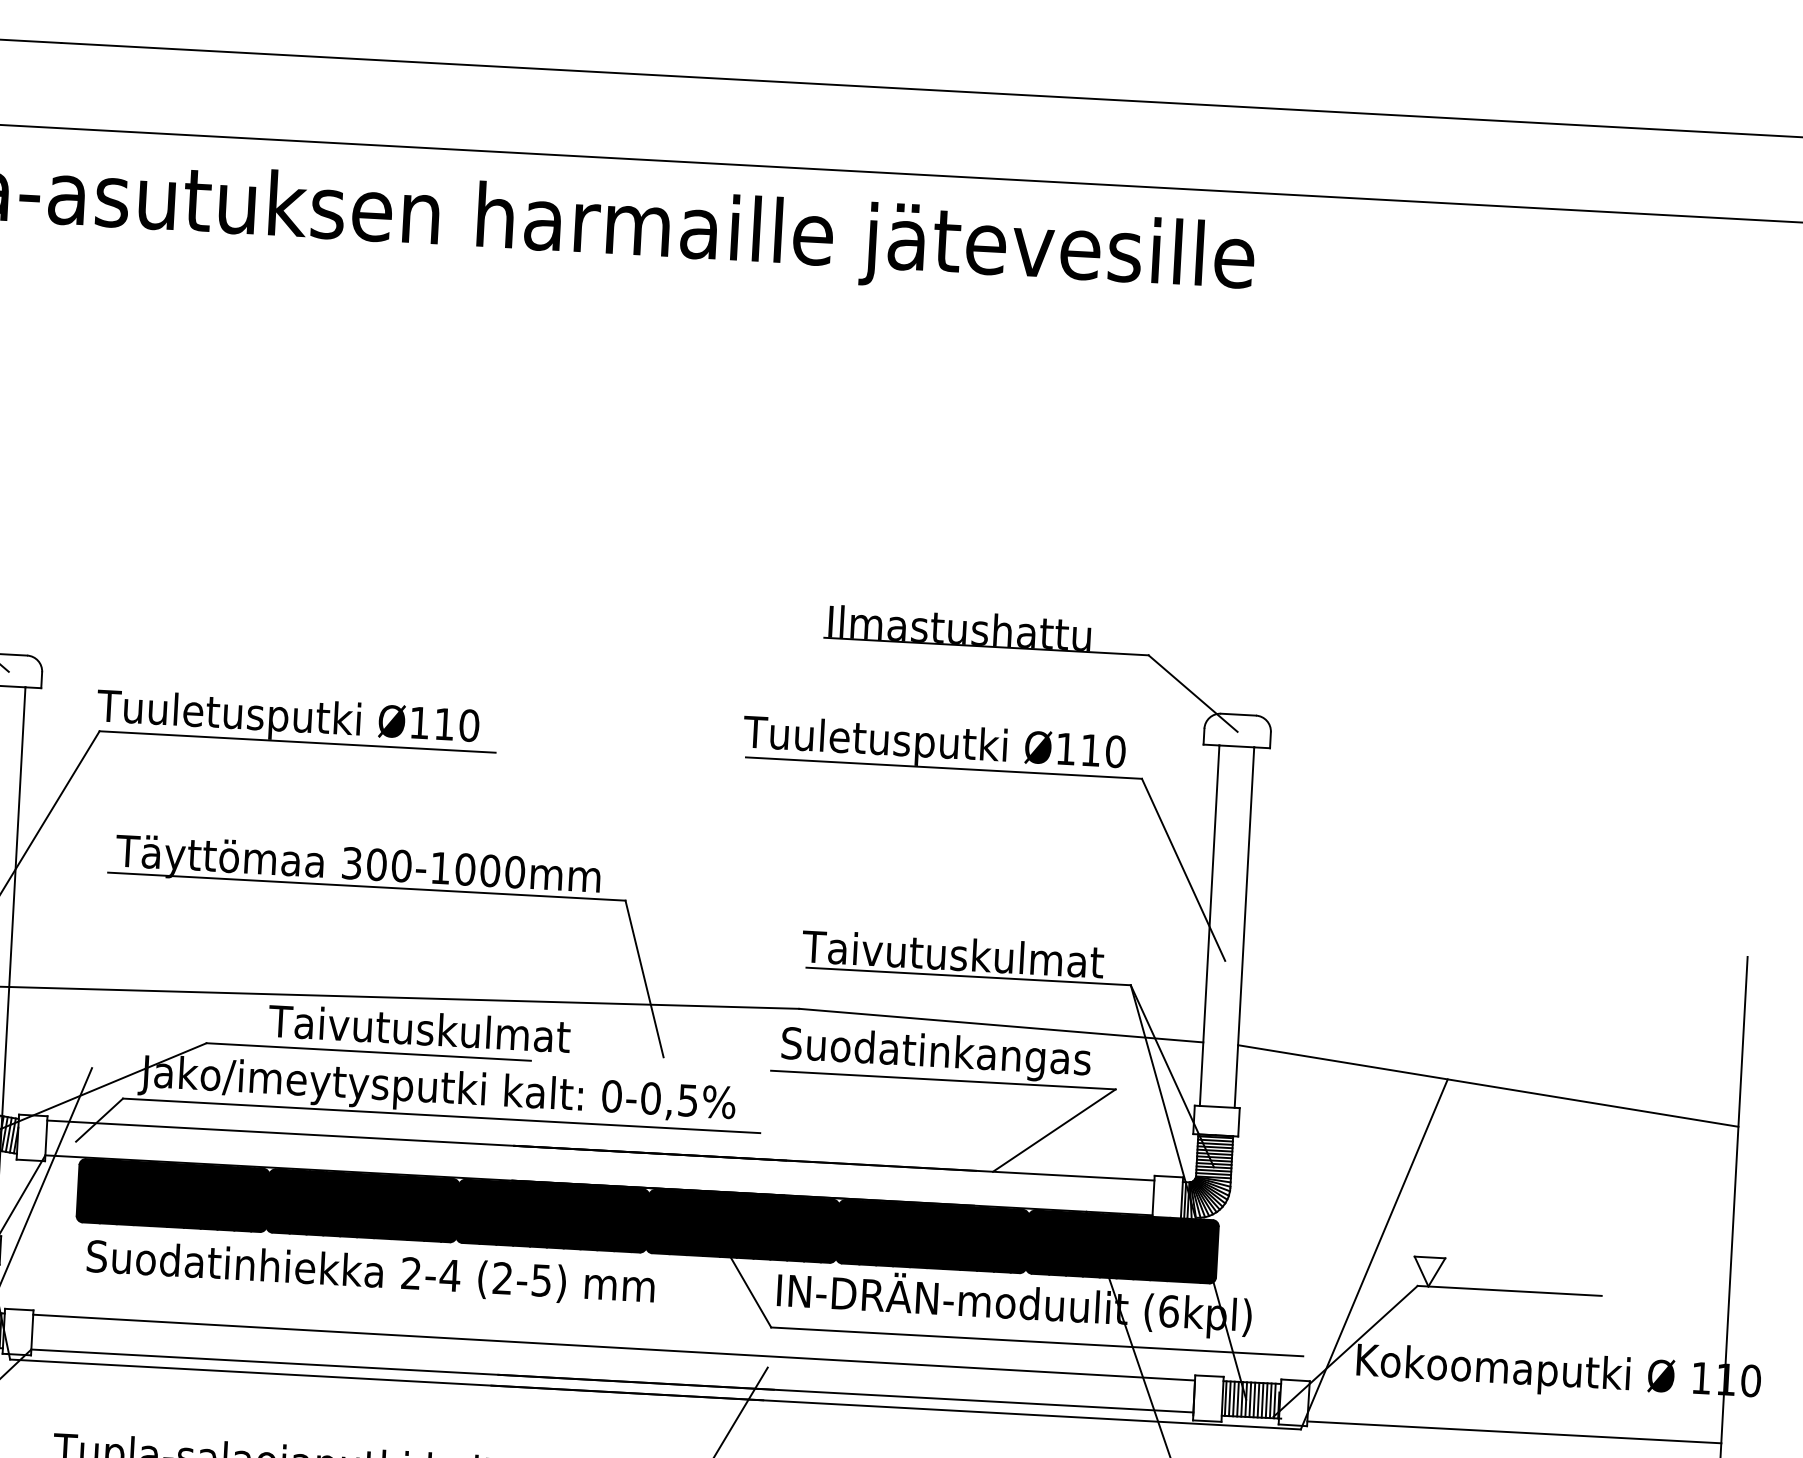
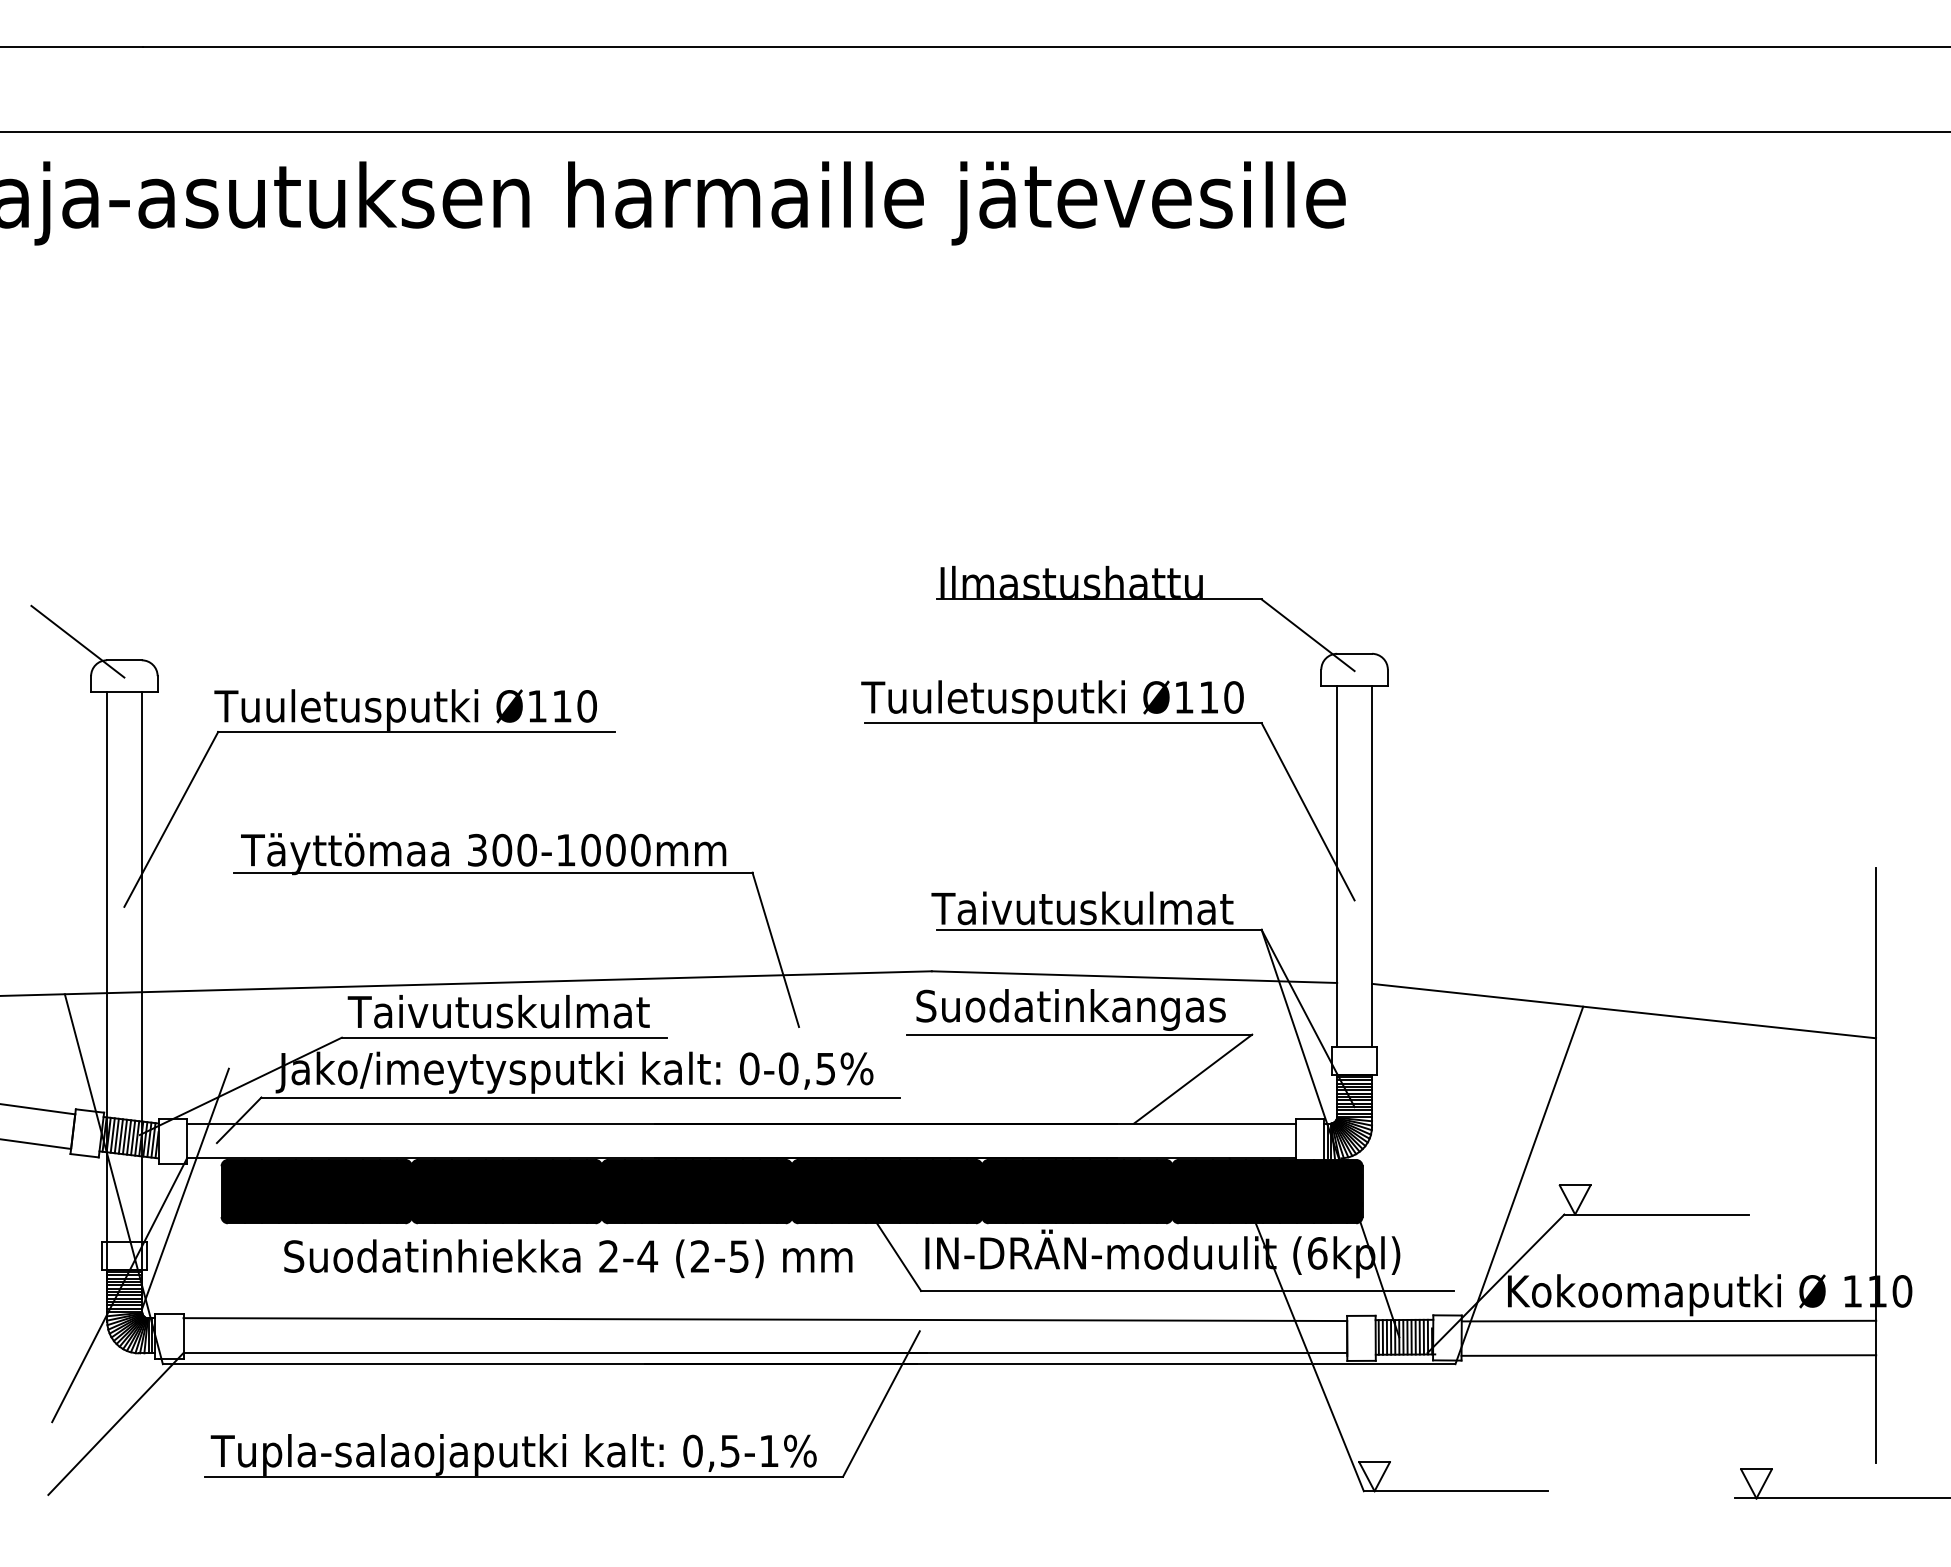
text: (419, 1028) -> (498, 1011), moved
text: (370, 1273) -> (568, 1258), moved
line: (1515, 1397) -> (1668, 1320), added

